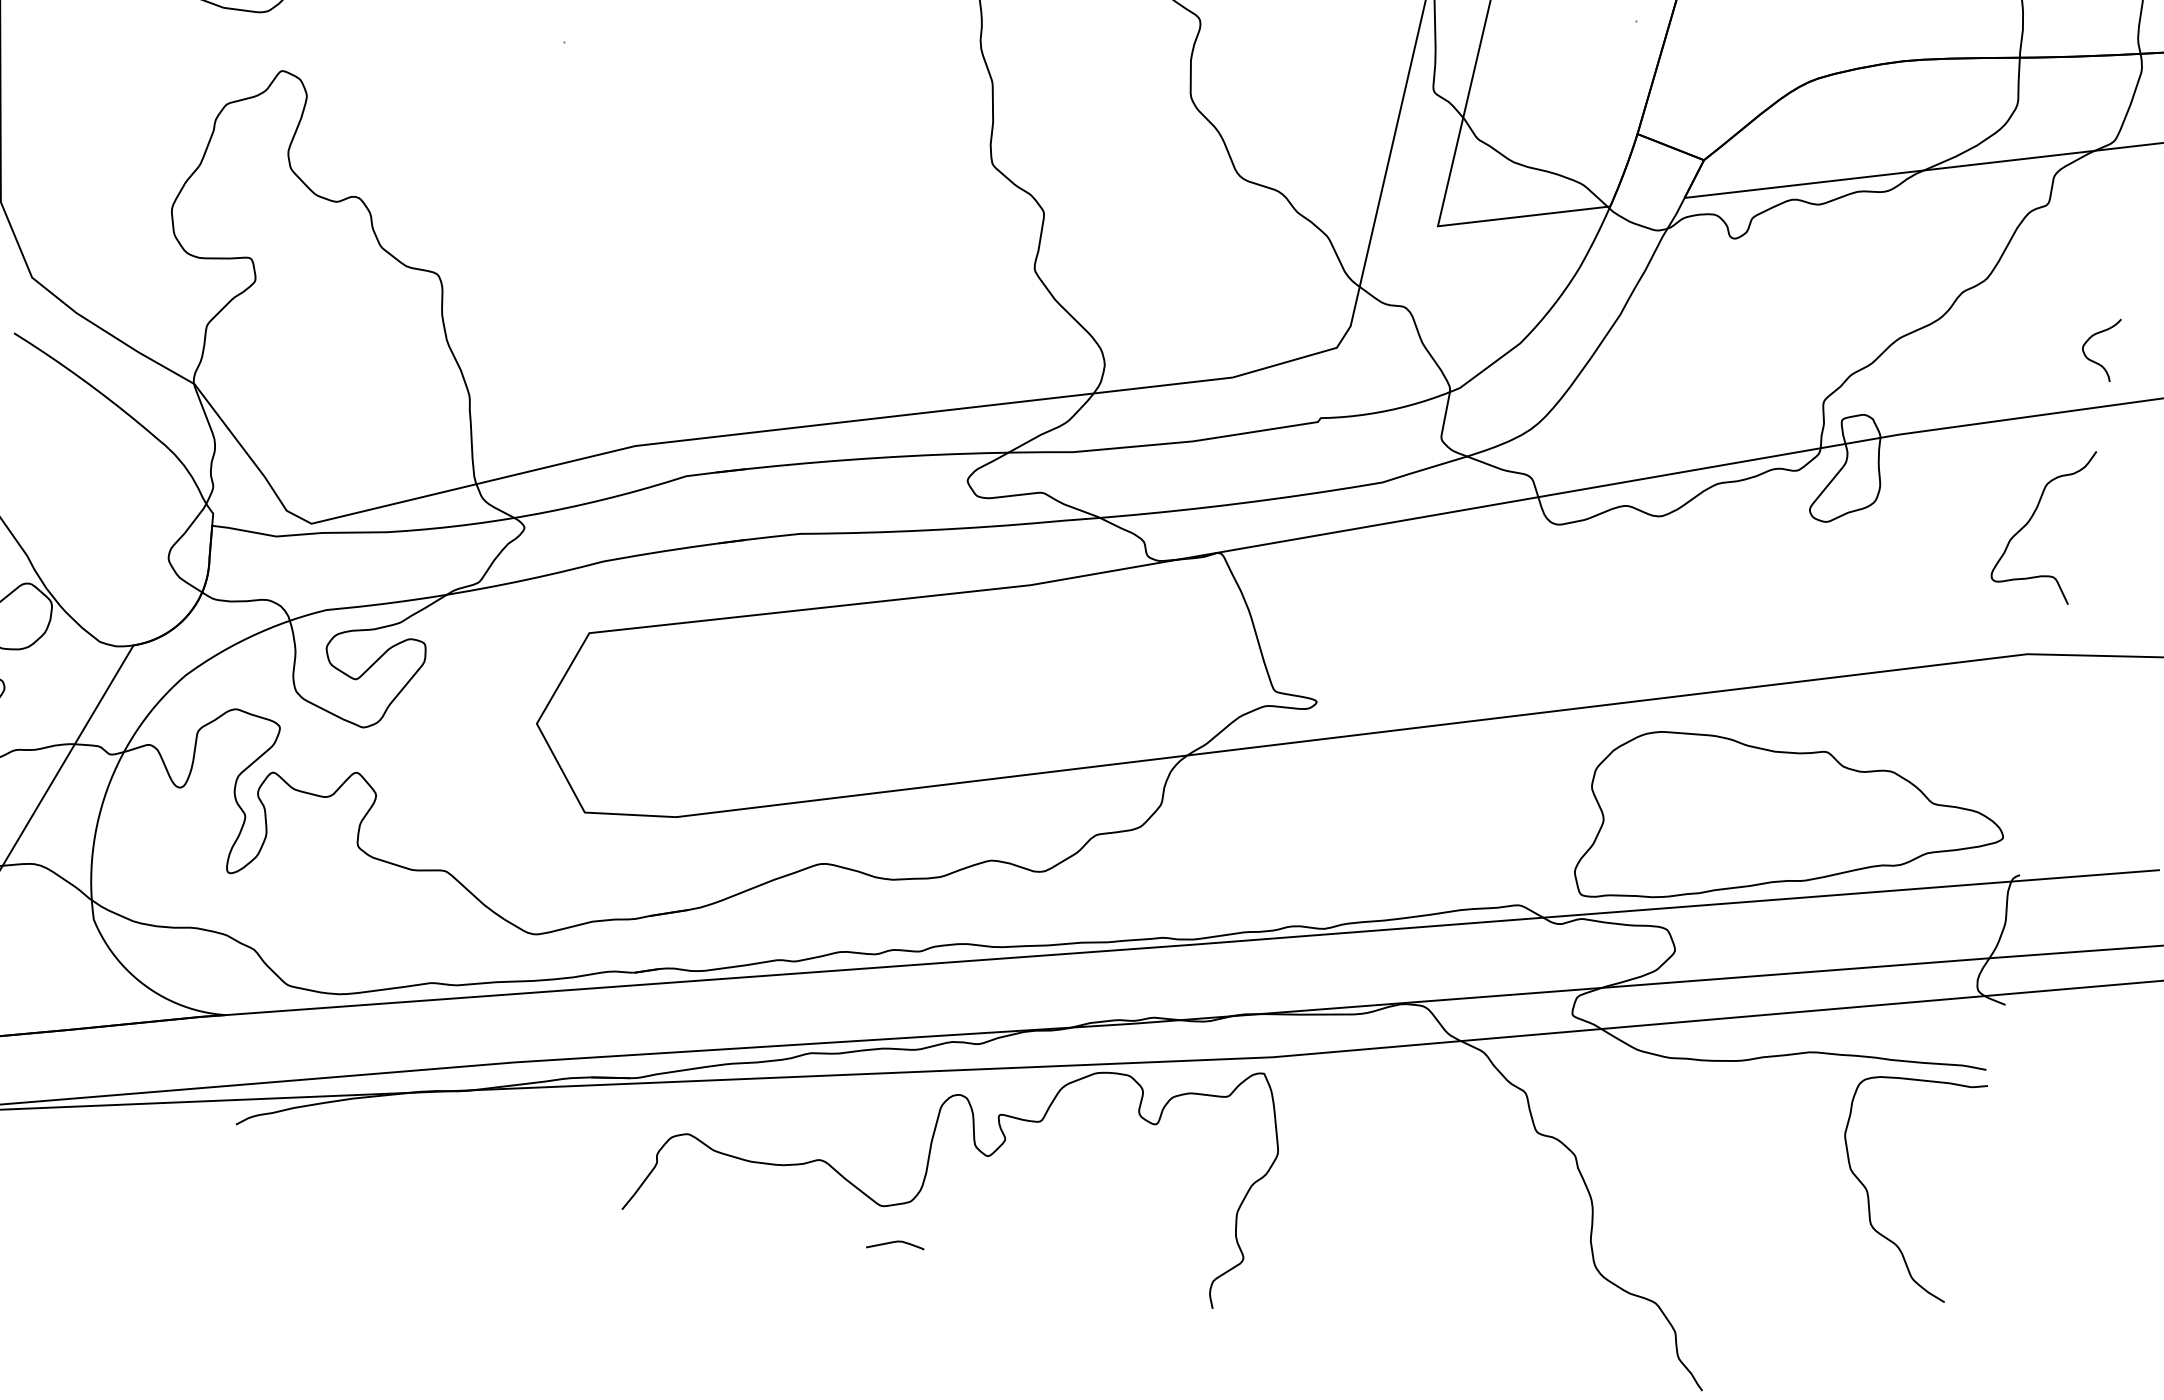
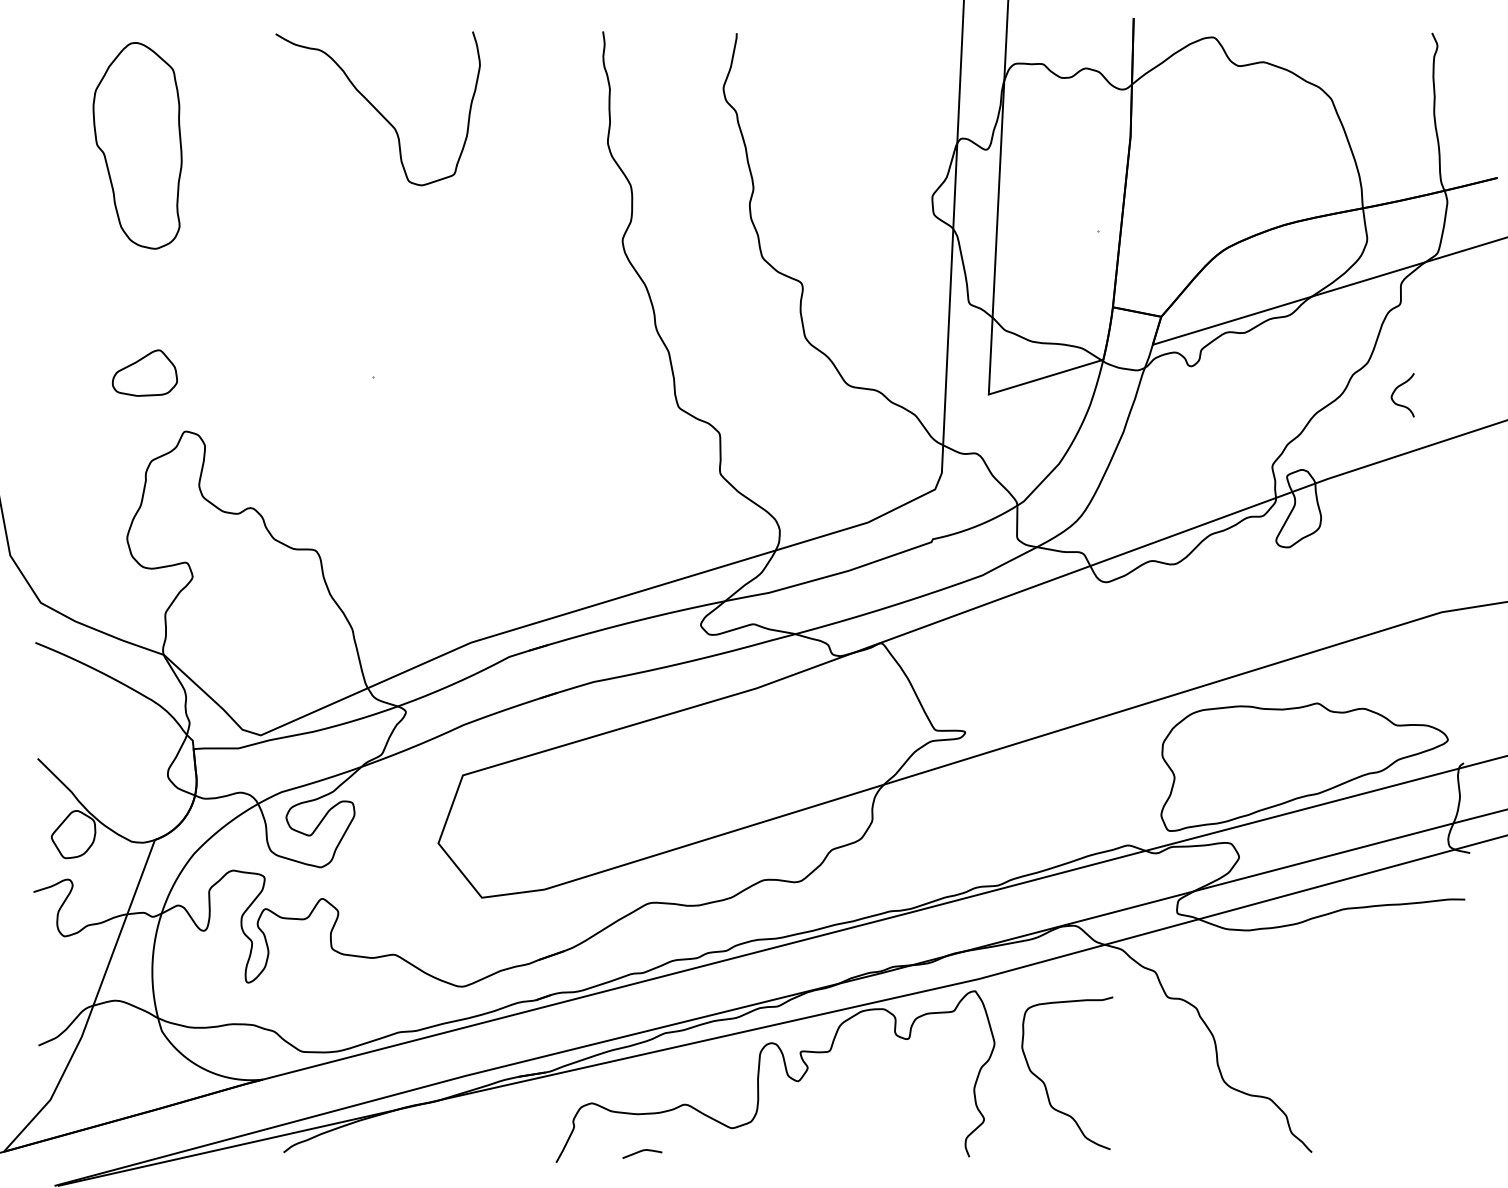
curve: (2089, 340) -> (1395, 391), moved
curve: (2034, 515) -> (1429, 517), removed
curve: (1868, 1191) -> (1045, 1083), moved
curve: (896, 1242) -> (642, 1151), moved

